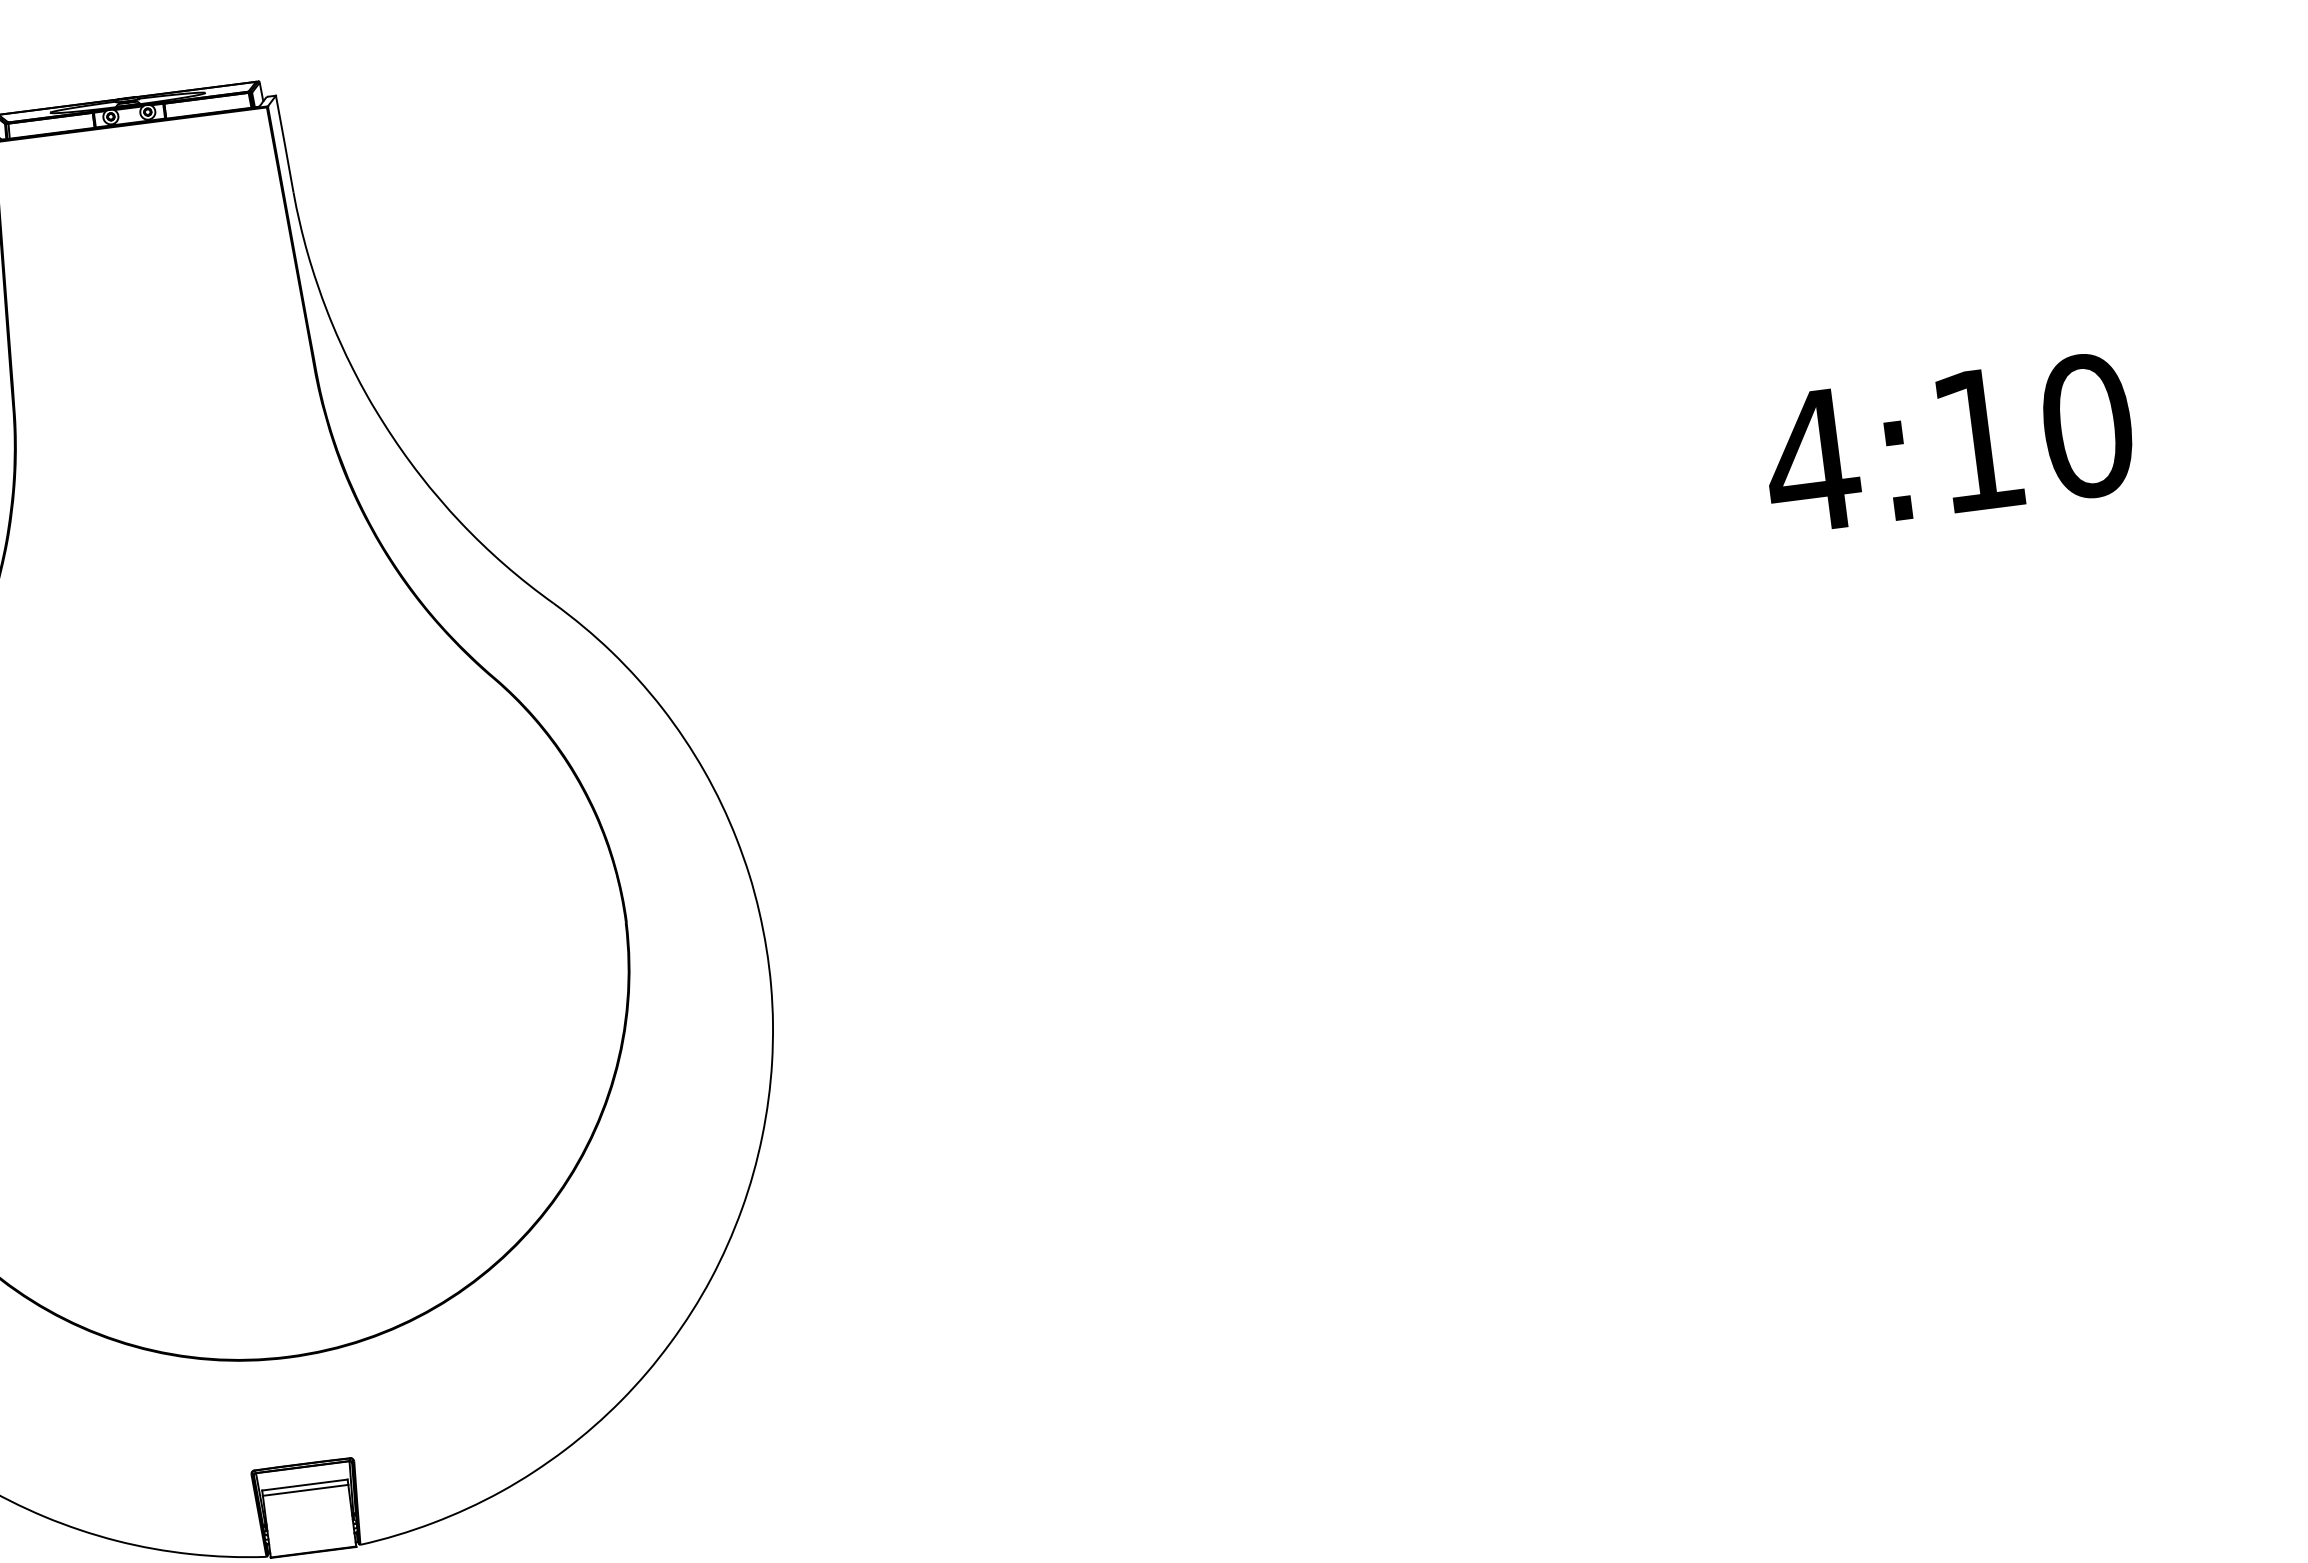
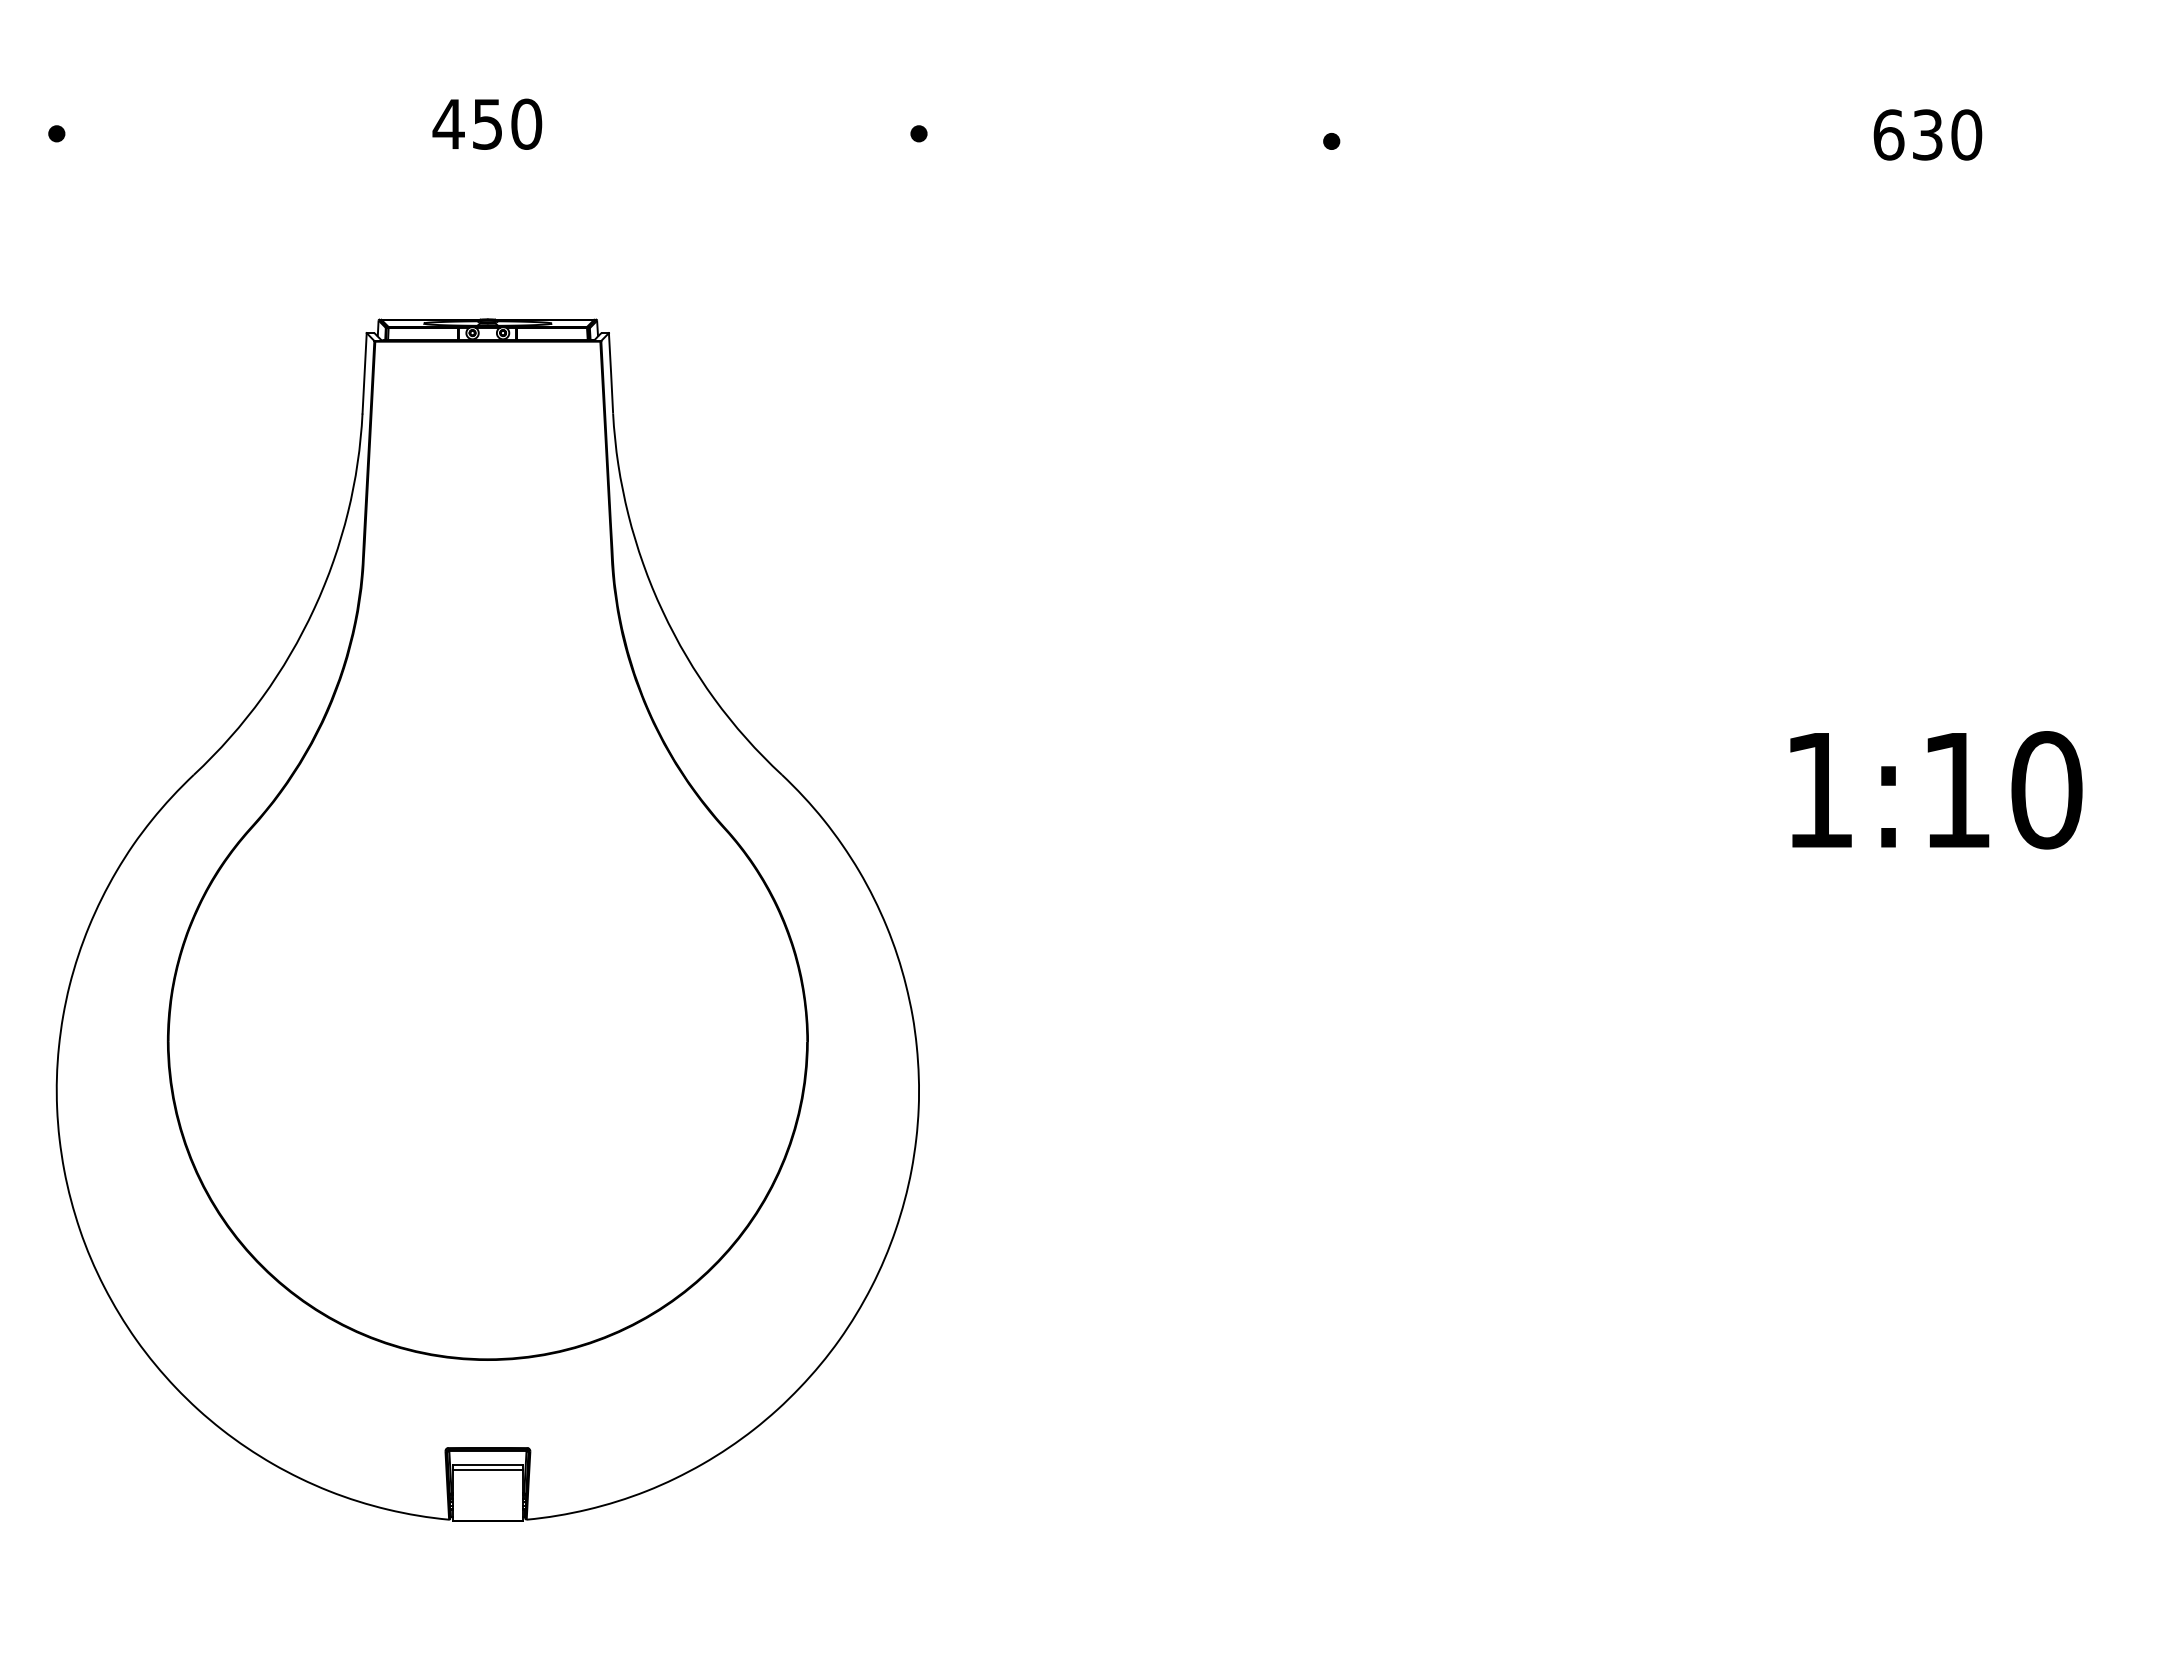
text: (1811, 461) -> (1818, 790), 4:10 -> 1:10

